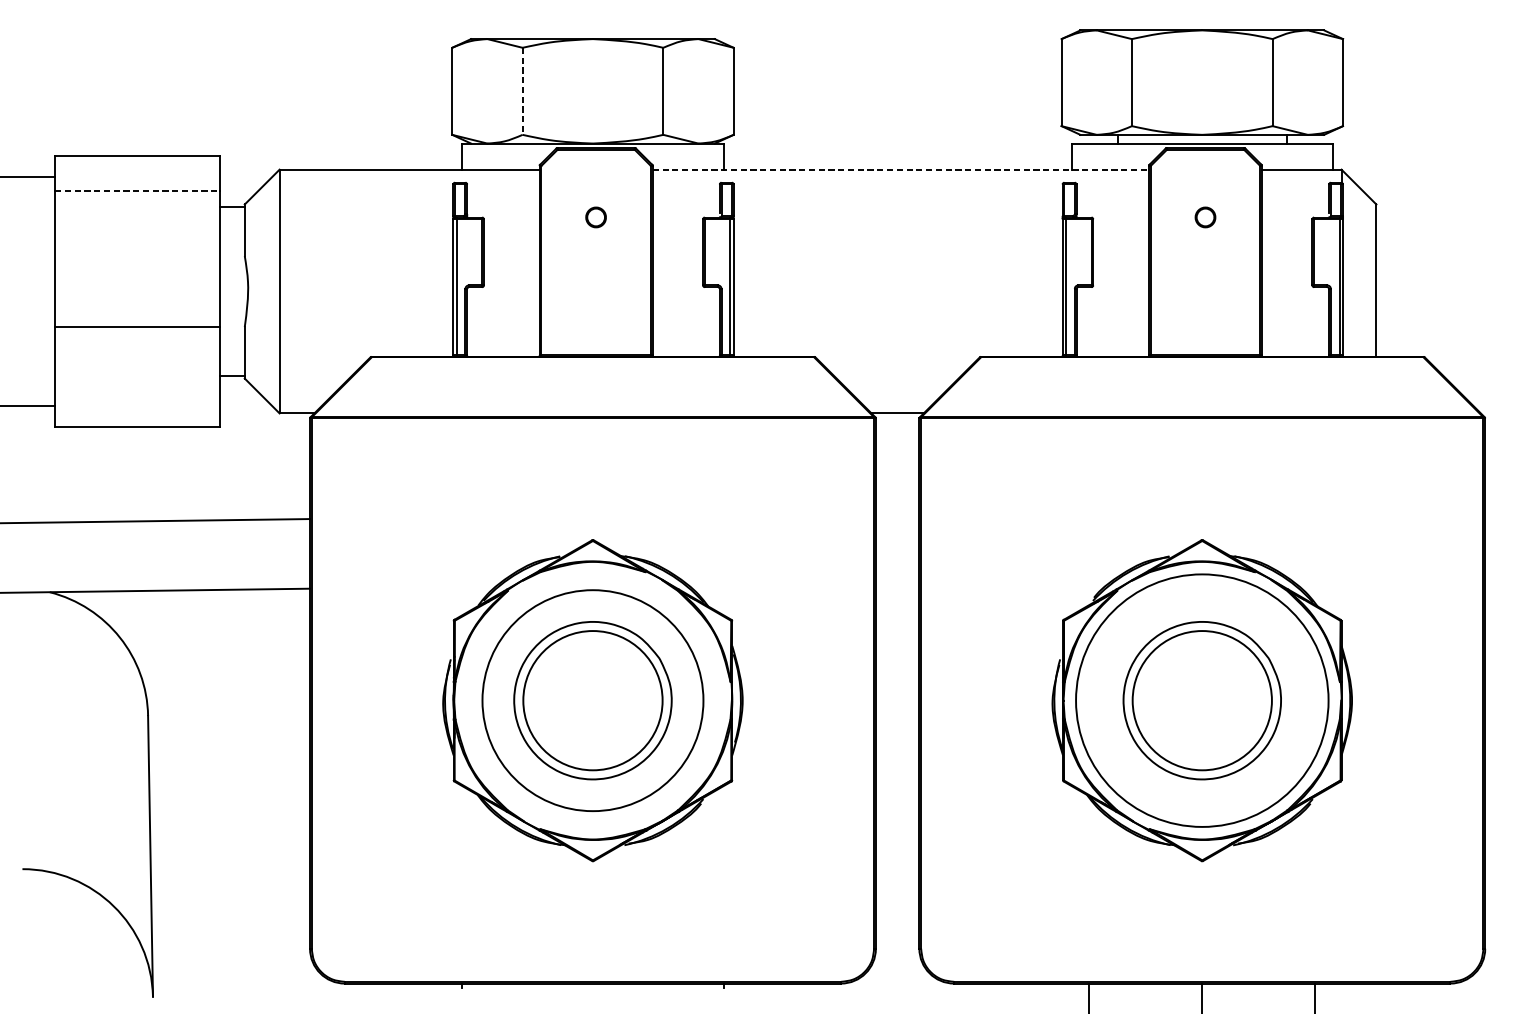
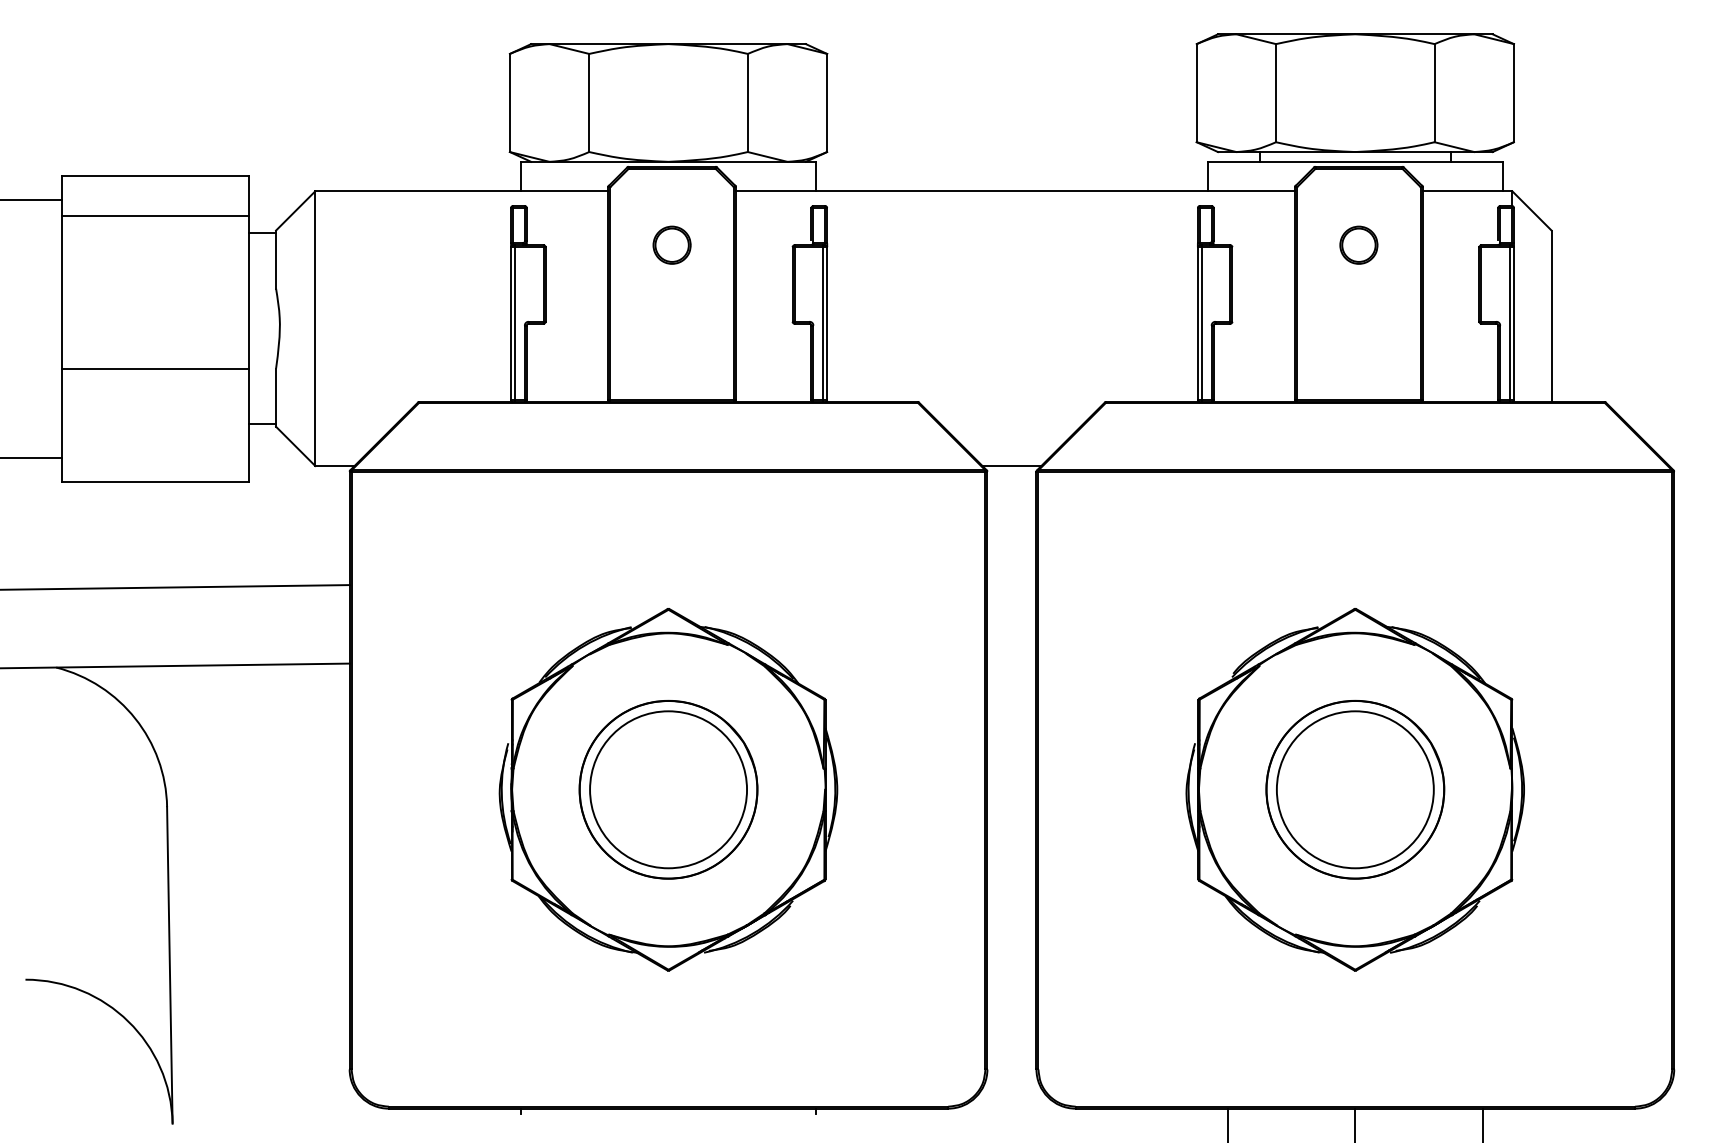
line: (522, 91) -> (589, 103), dashed -> solid
line: (900, 169) -> (1015, 191), dashed -> solid
line: (137, 191) -> (155, 215), dashed -> solid
part: (595, 216) -> (671, 244), size x1.67
part: (1205, 216) -> (1358, 244), size x1.67
circle: (592, 700) -> (668, 789), size x0.71
circle: (1202, 700) -> (1355, 789), size x0.62

